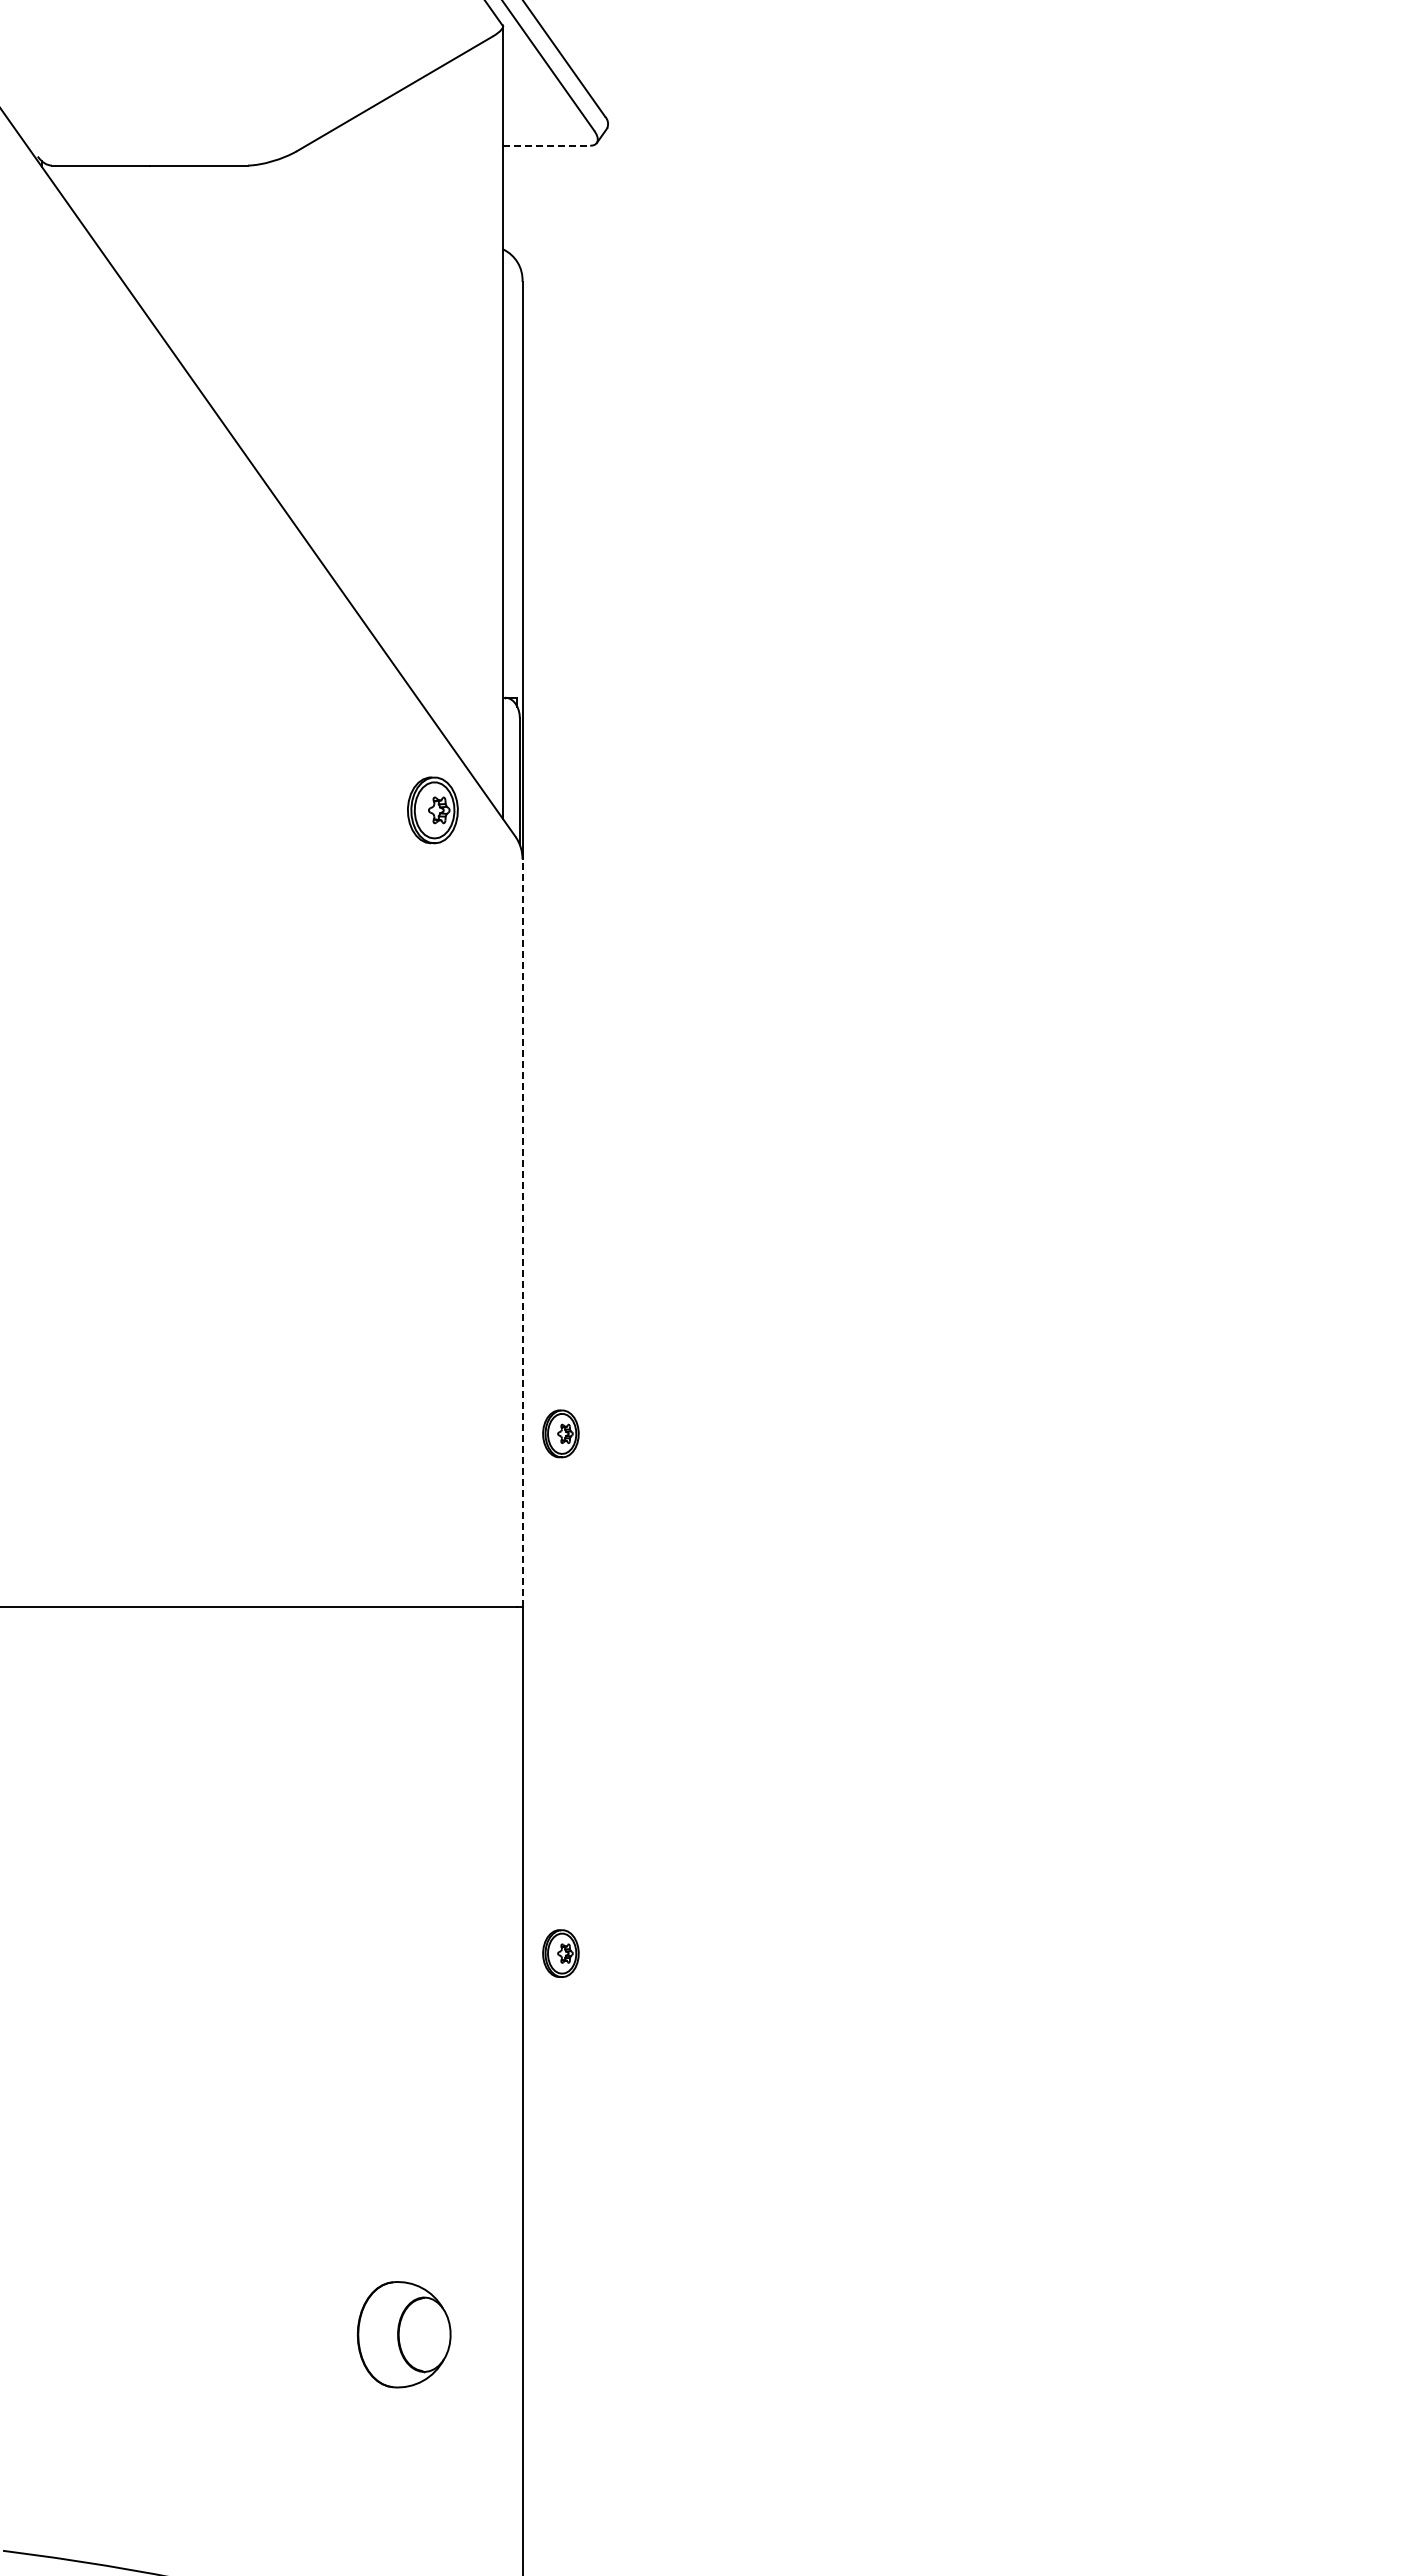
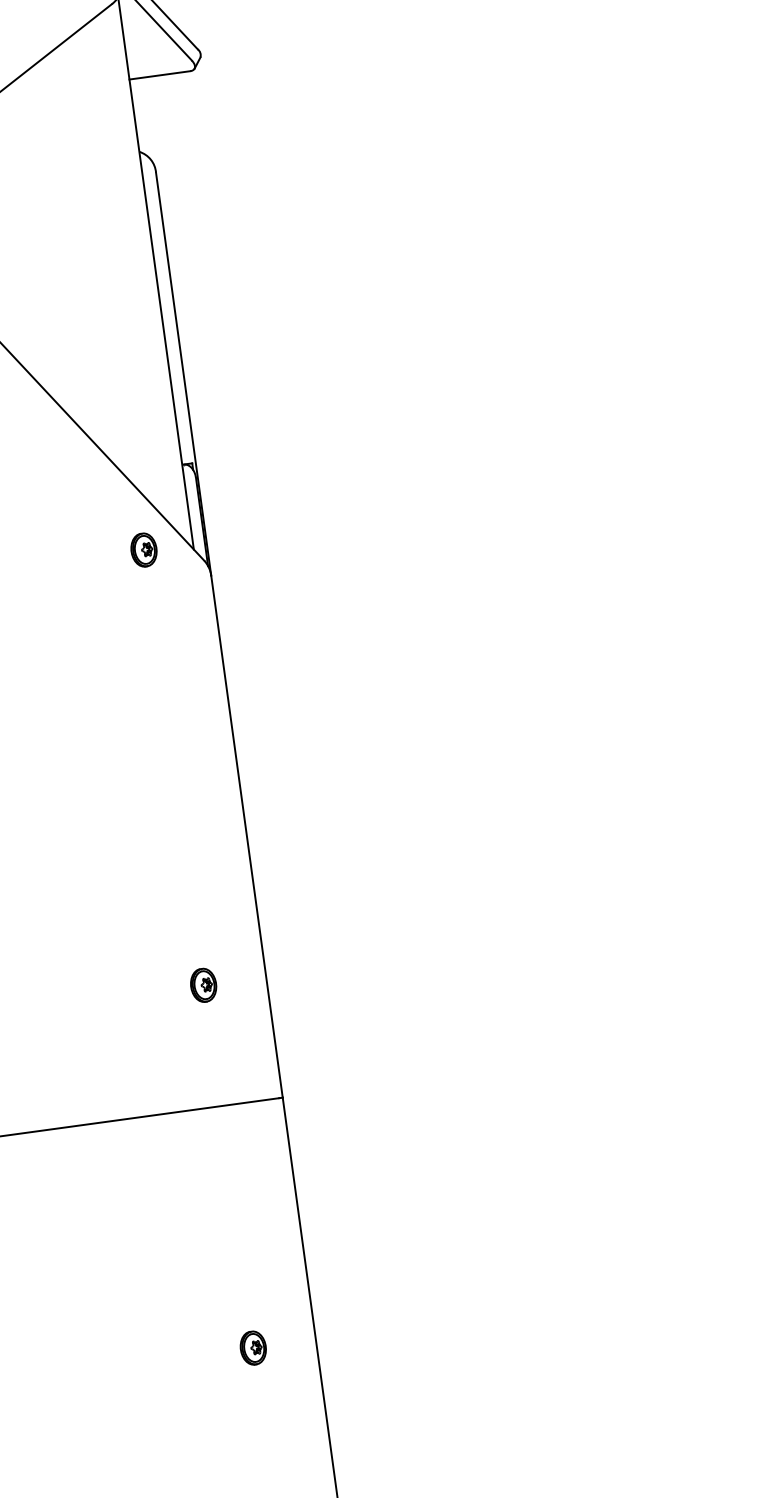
line: (546, 145) -> (159, 75), dashed -> solid
part: (432, 809) -> (143, 549), size x0.71
line: (522, 1233) -> (247, 836), dashed -> solid
part: (560, 1433) -> (203, 985), moved
part: (560, 1953) -> (253, 1348), moved

